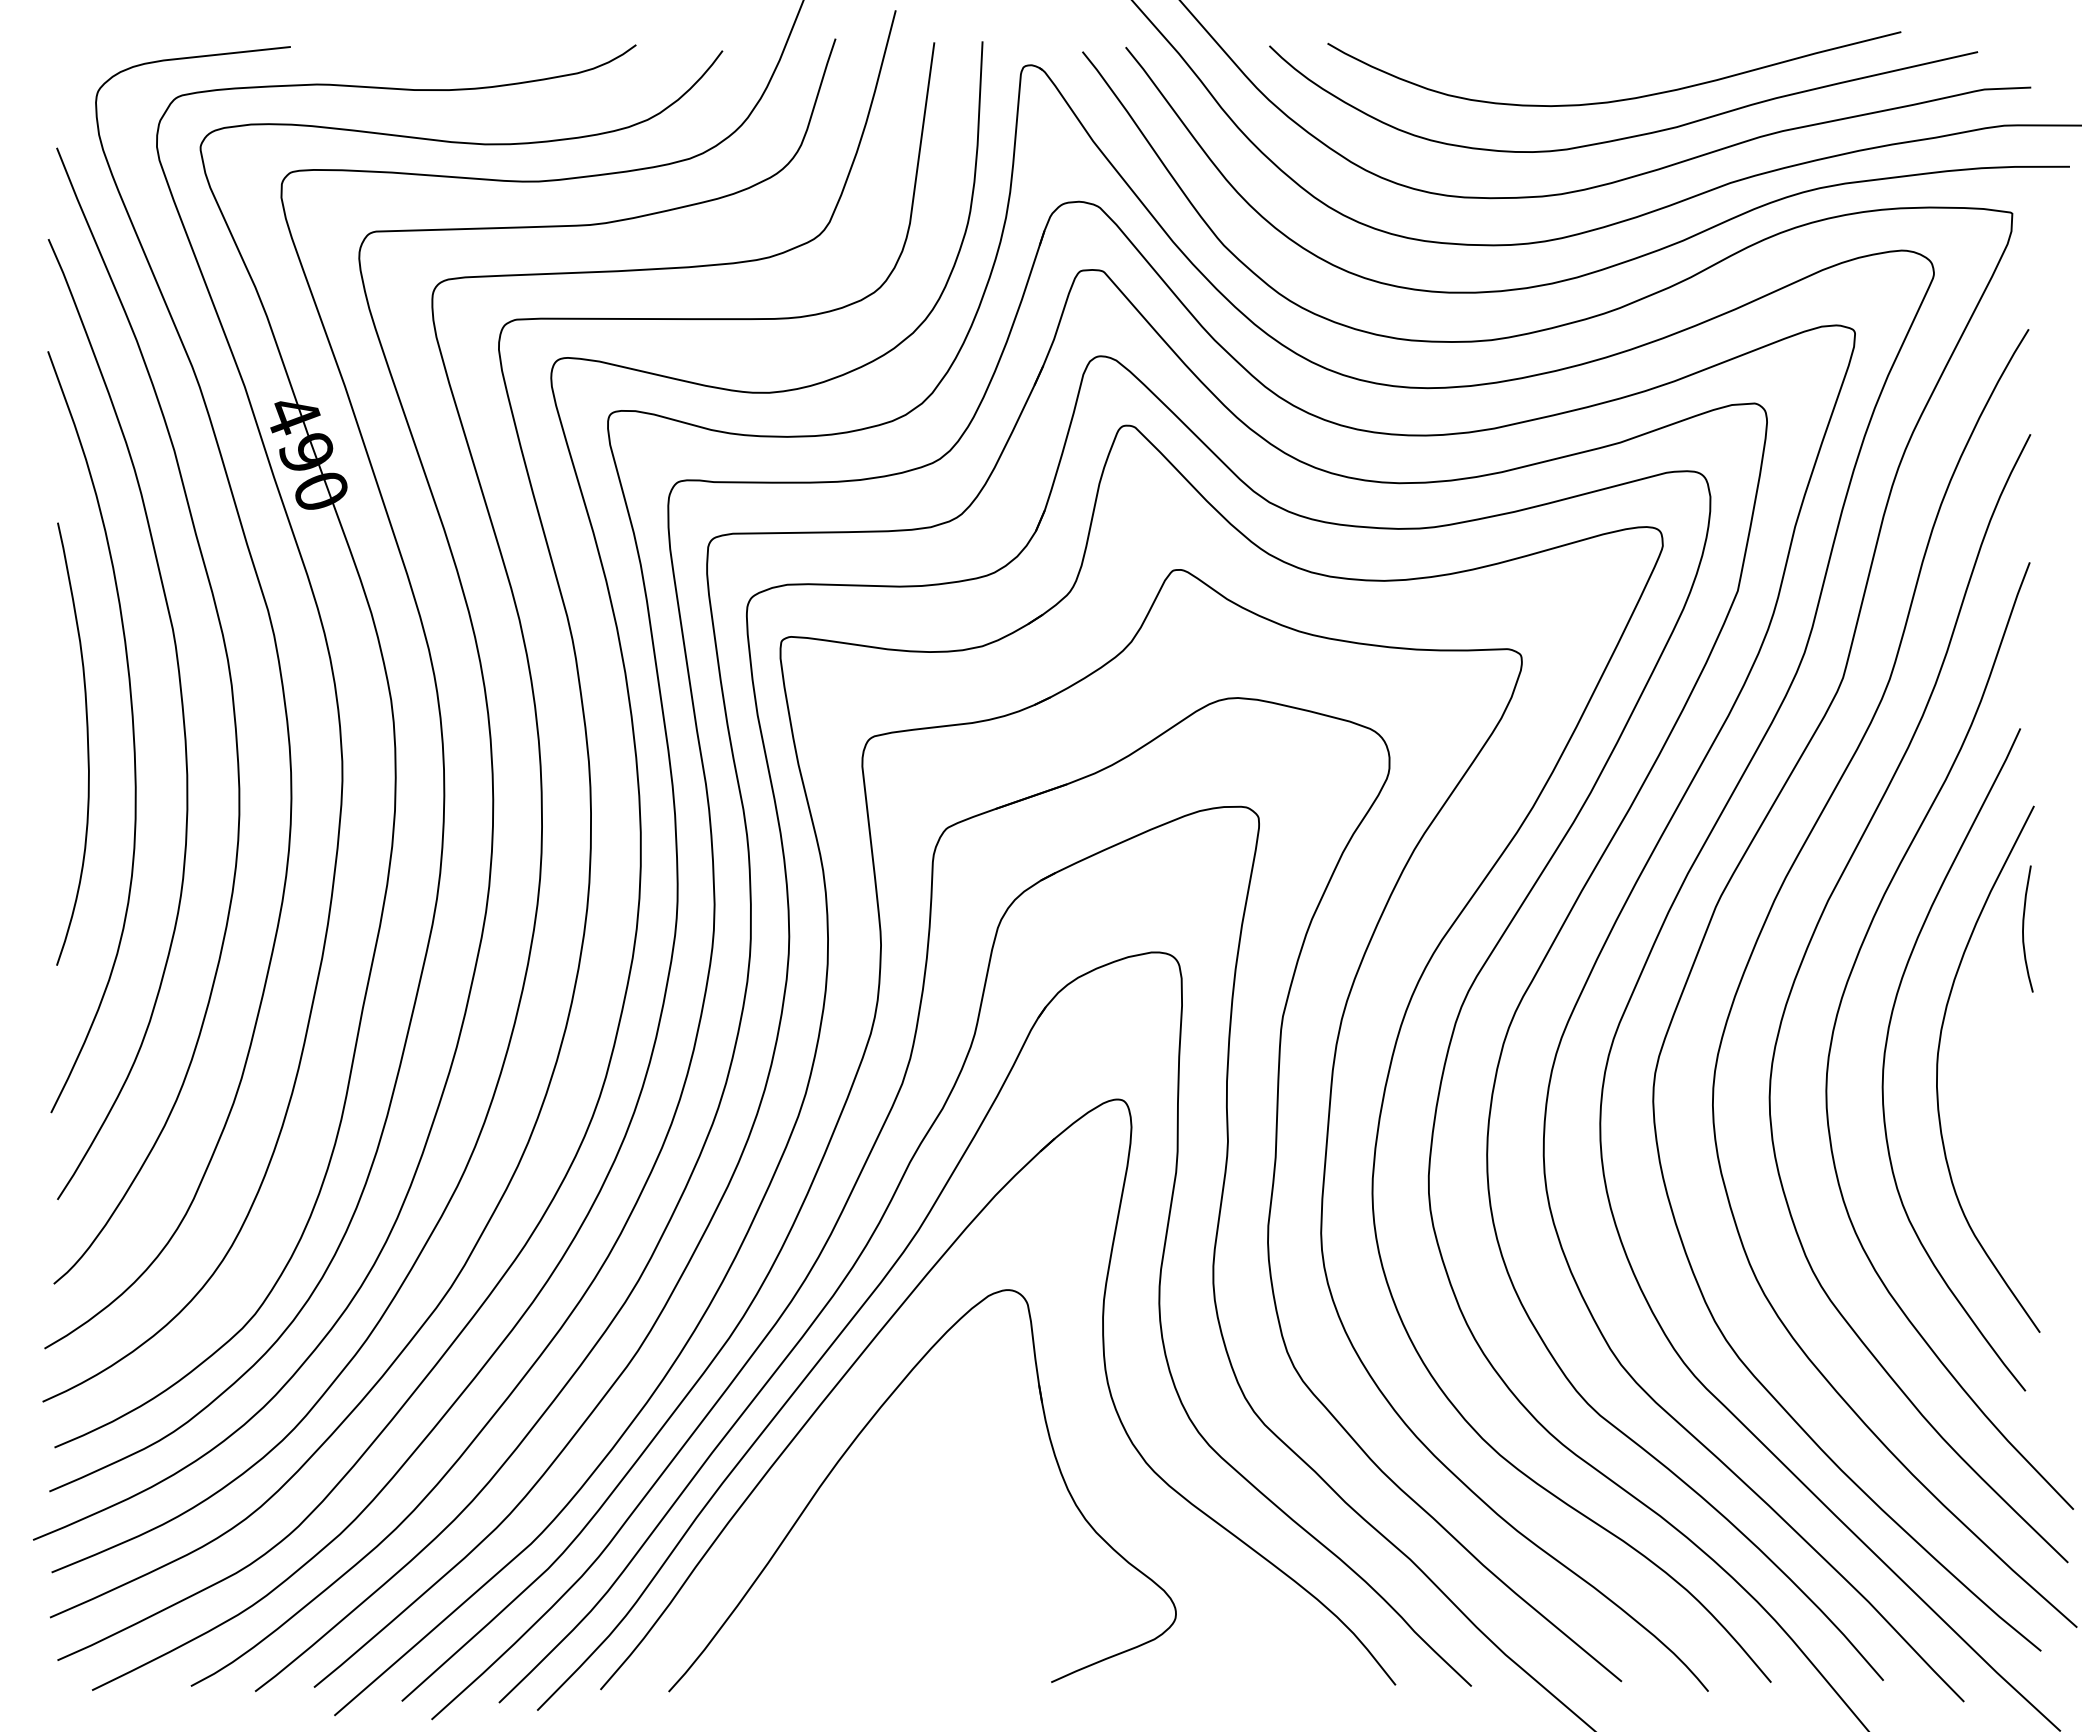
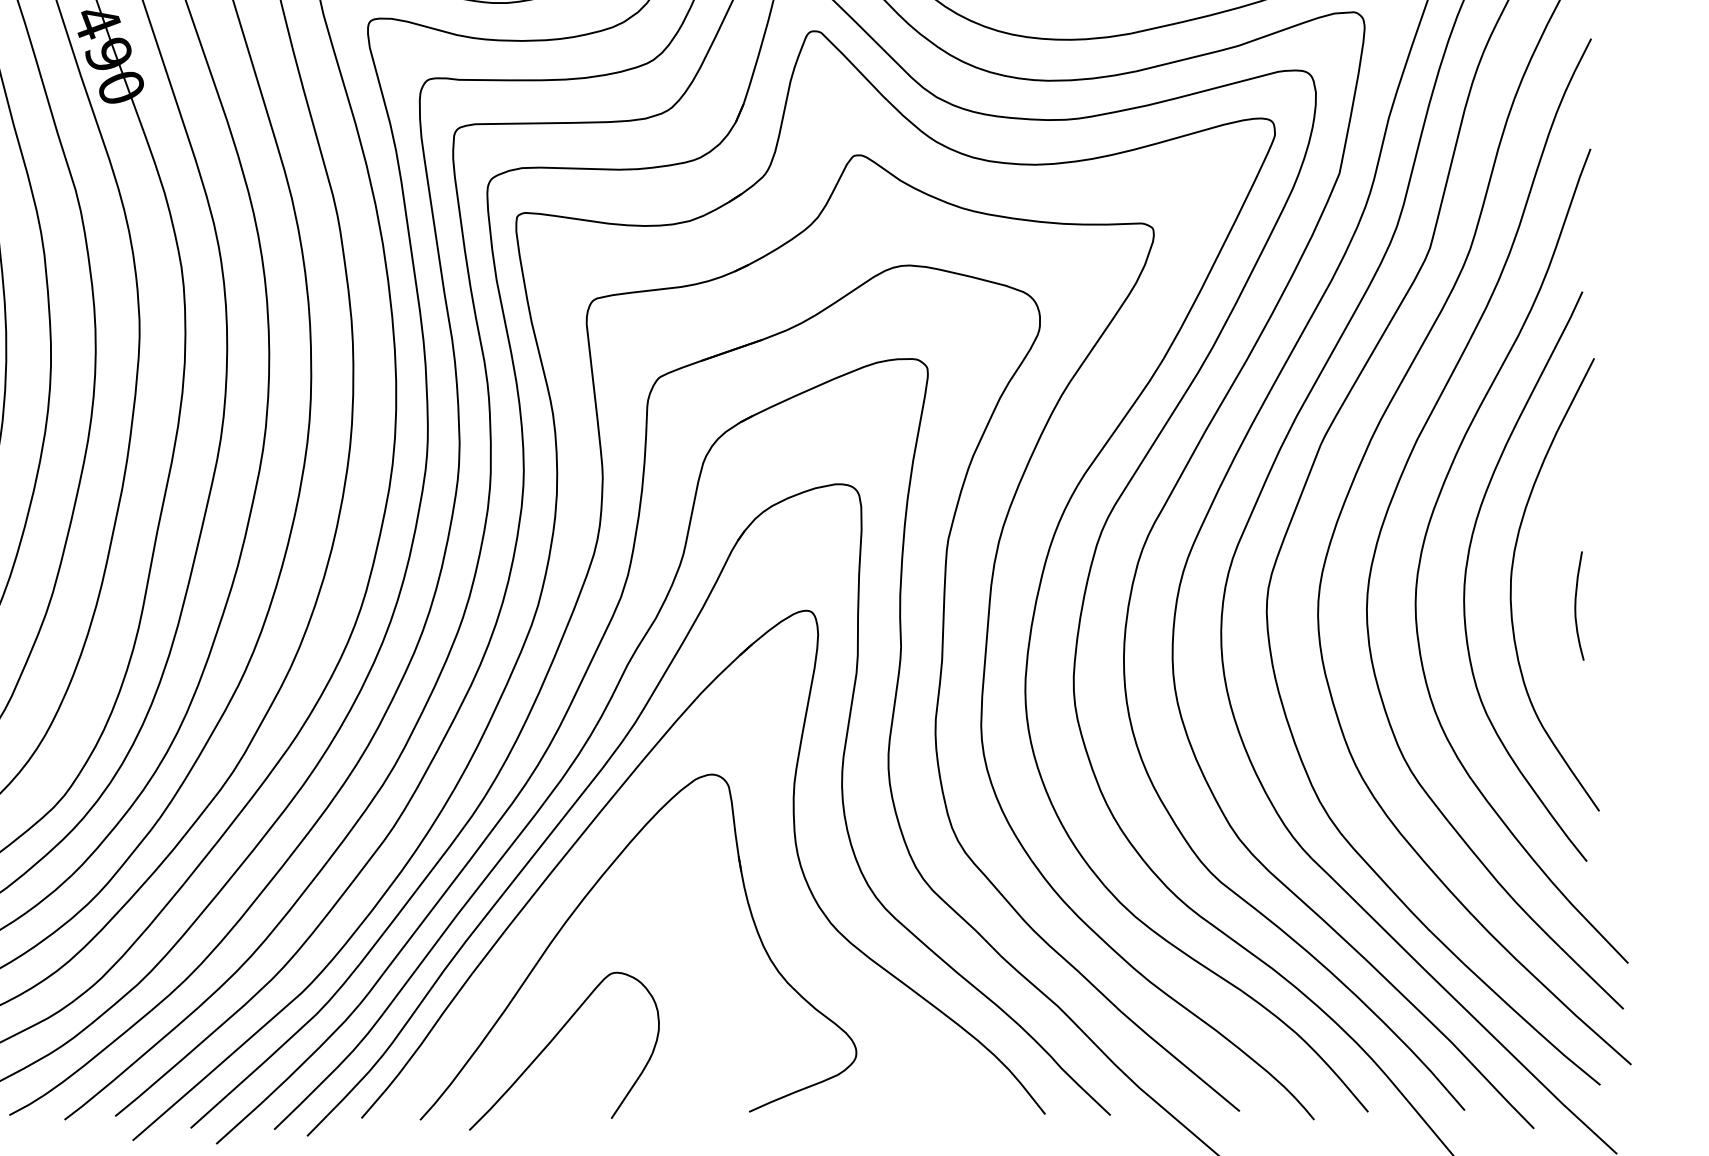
curve: (2024, 926) -> (1576, 603), moved
curve: (822, 1600) -> (552, 1041), added

